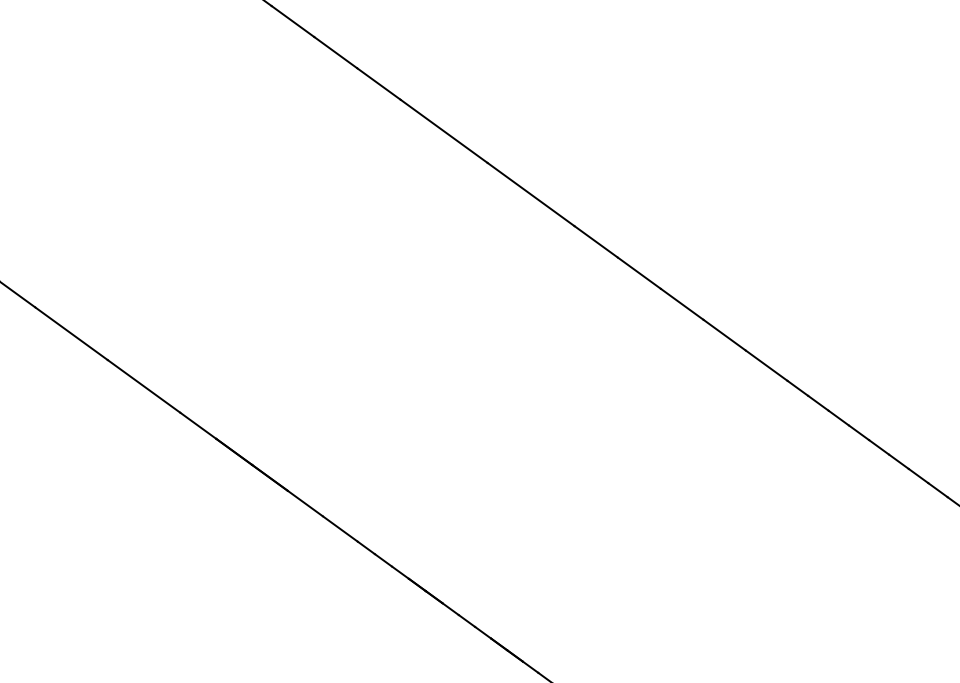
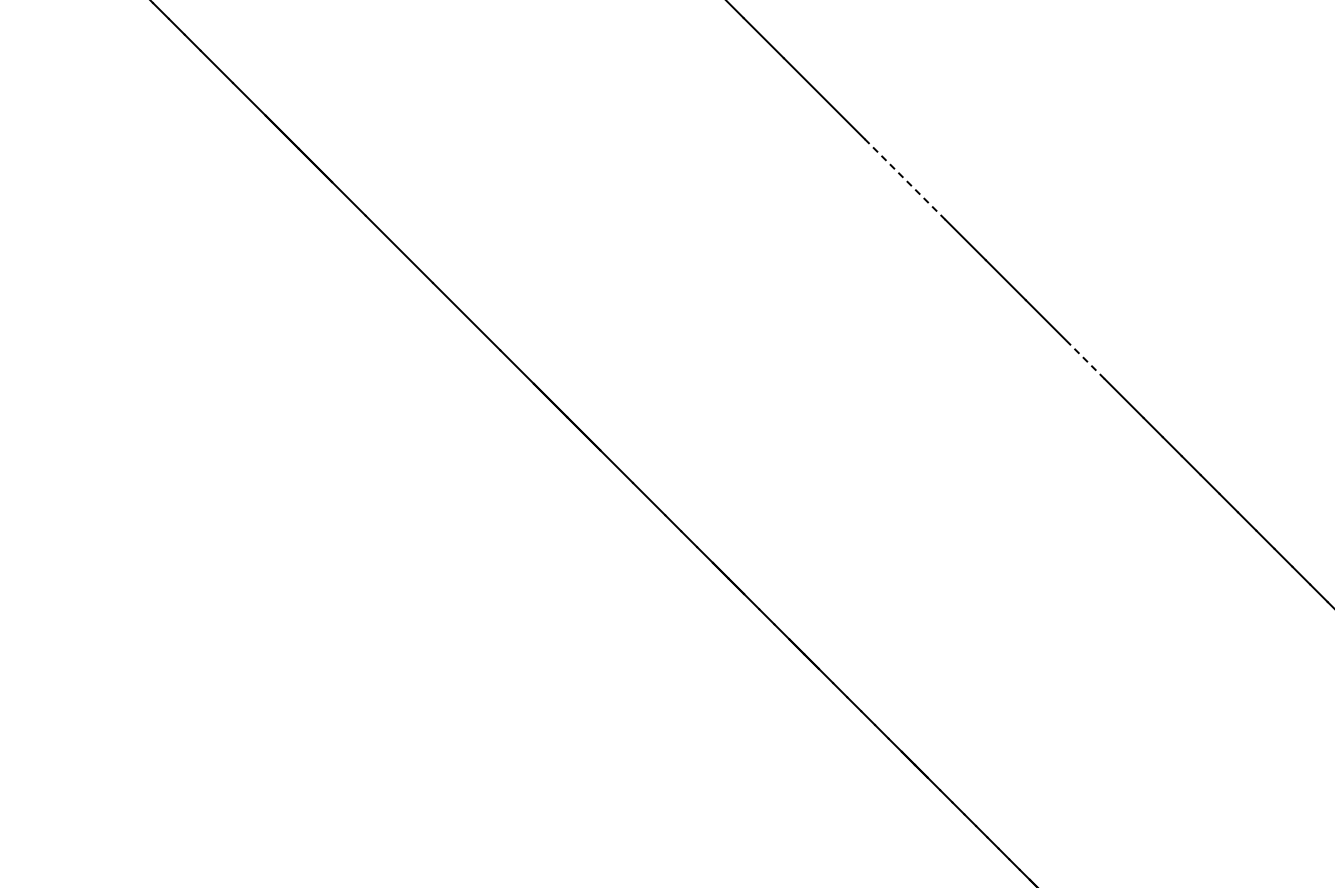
line: (530, 194) -> (904, 179), solid -> dashed
line: (724, 335) -> (1085, 359), solid -> dashed

